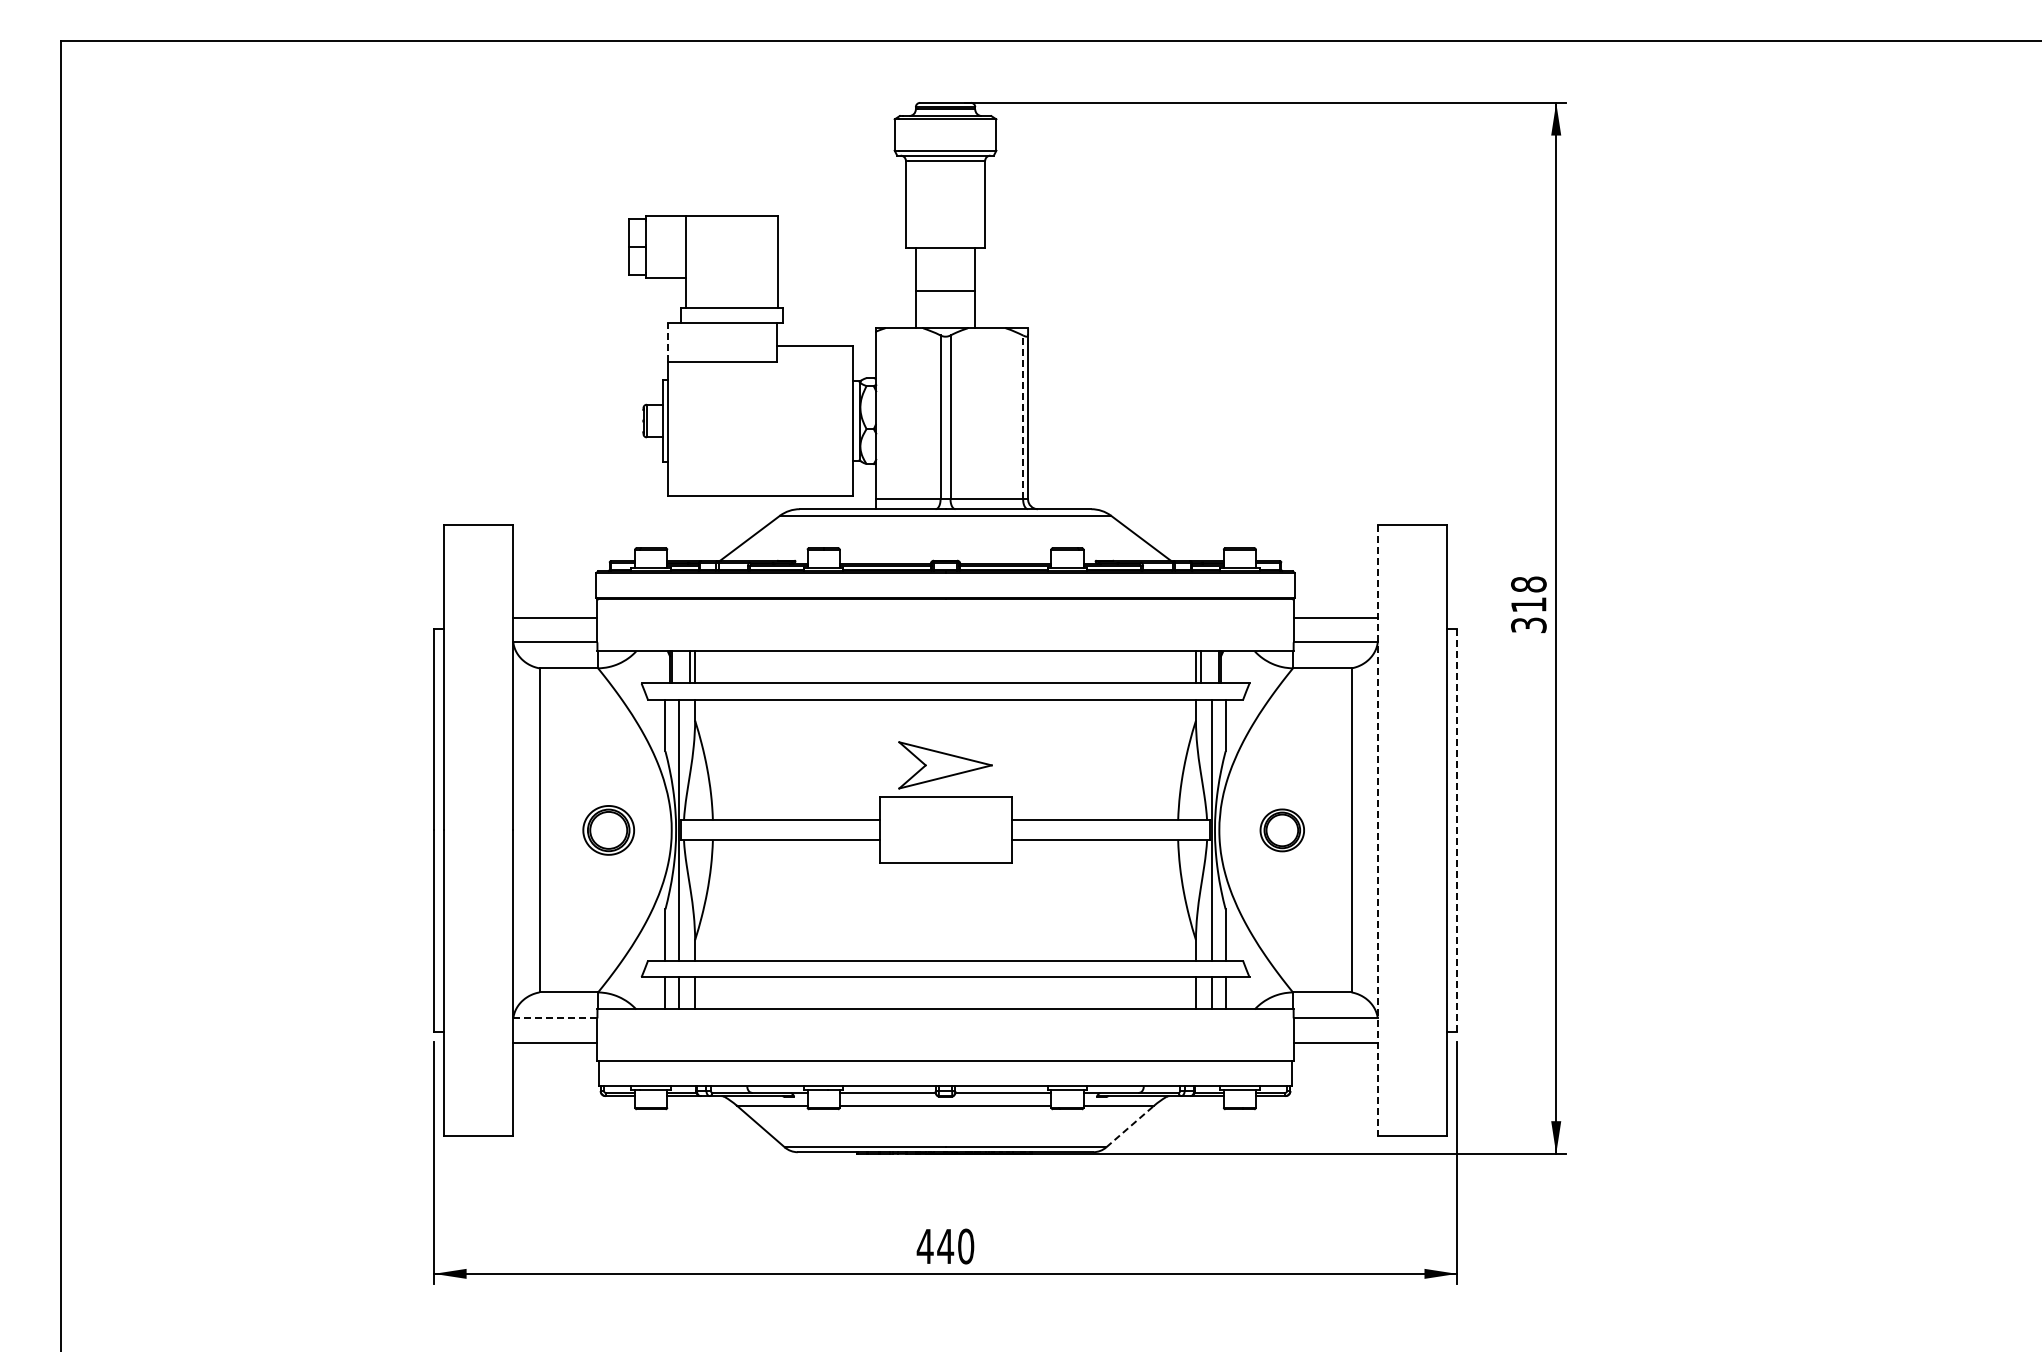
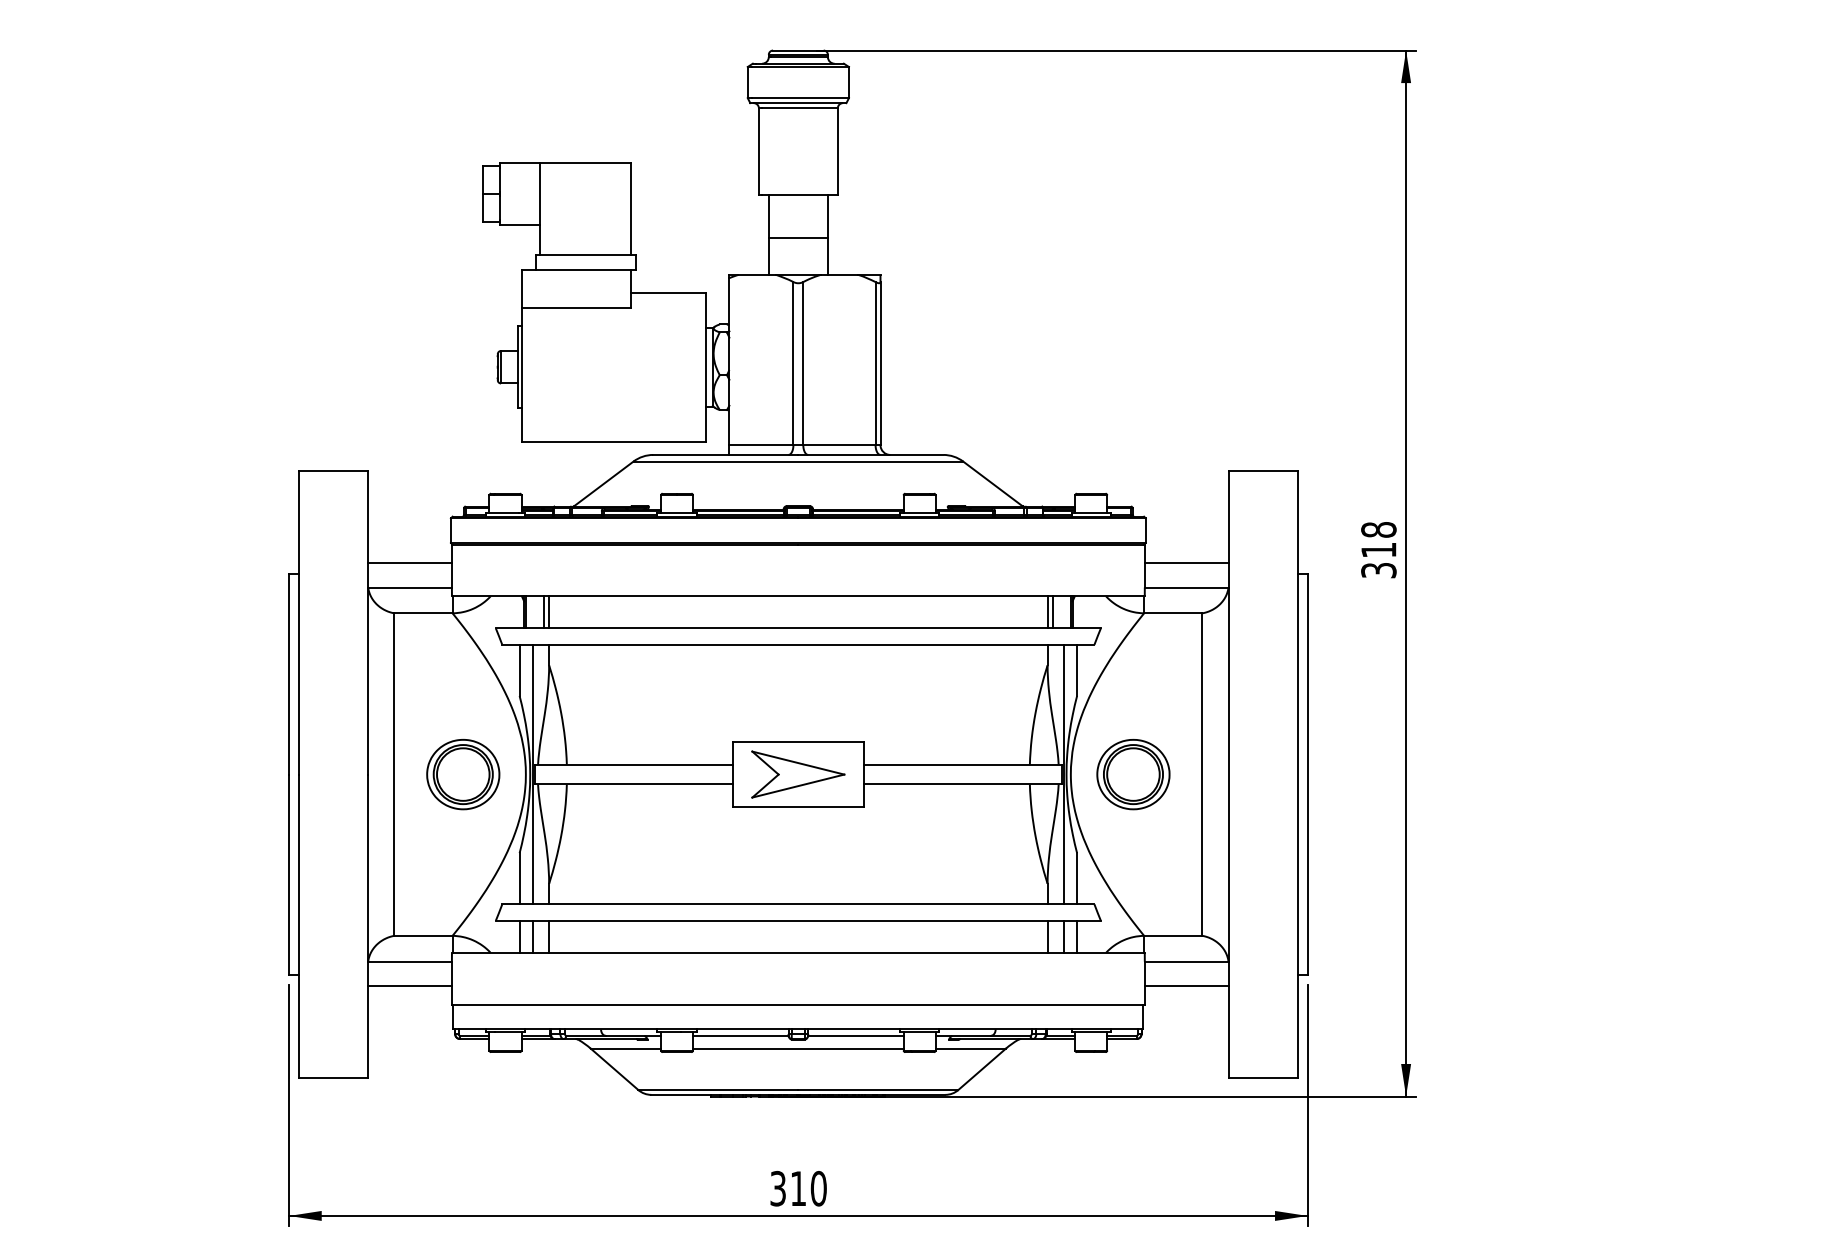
line: (668, 341) -> (522, 288), dashed -> solid
line: (1023, 417) -> (875, 363), dashed -> solid
part: (945, 765) -> (798, 774), moved
part: (608, 830) -> (462, 774), size x1.43
part: (1282, 830) -> (1133, 774), size x1.67
line: (1377, 830) -> (1228, 774), dashed -> solid
line: (1457, 830) -> (1307, 774), dashed -> solid
line: (554, 1018) -> (409, 961), dashed -> solid
line: (1130, 1126) -> (982, 1069), dashed -> solid
text: (935, 1246) -> (788, 1188), 440 -> 310

